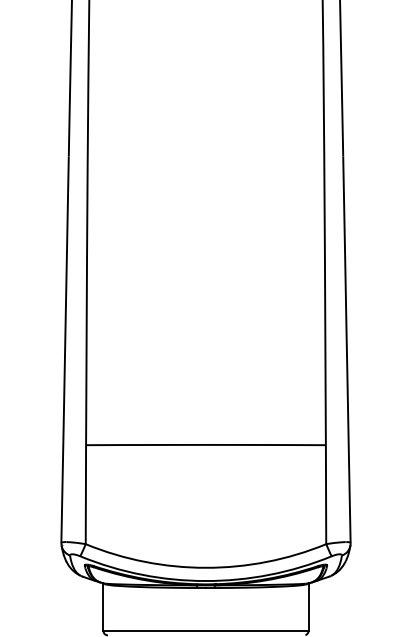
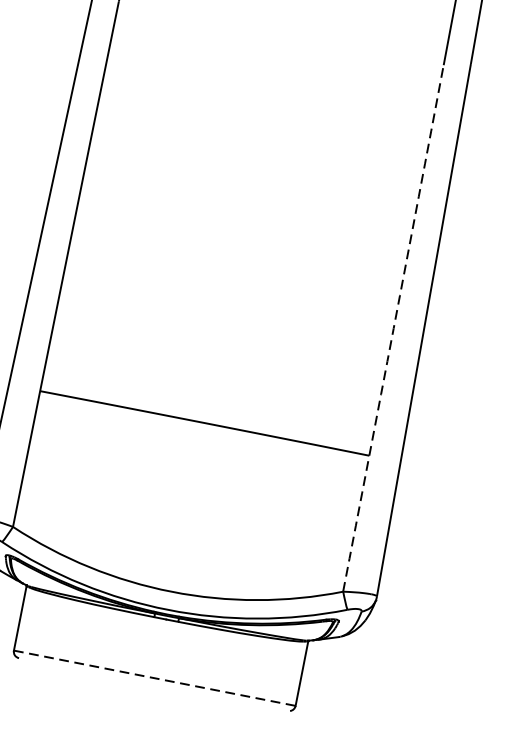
arc: (325, 352) -> (393, 328), solid -> dashed
line: (206, 630) -> (155, 677), solid -> dashed

